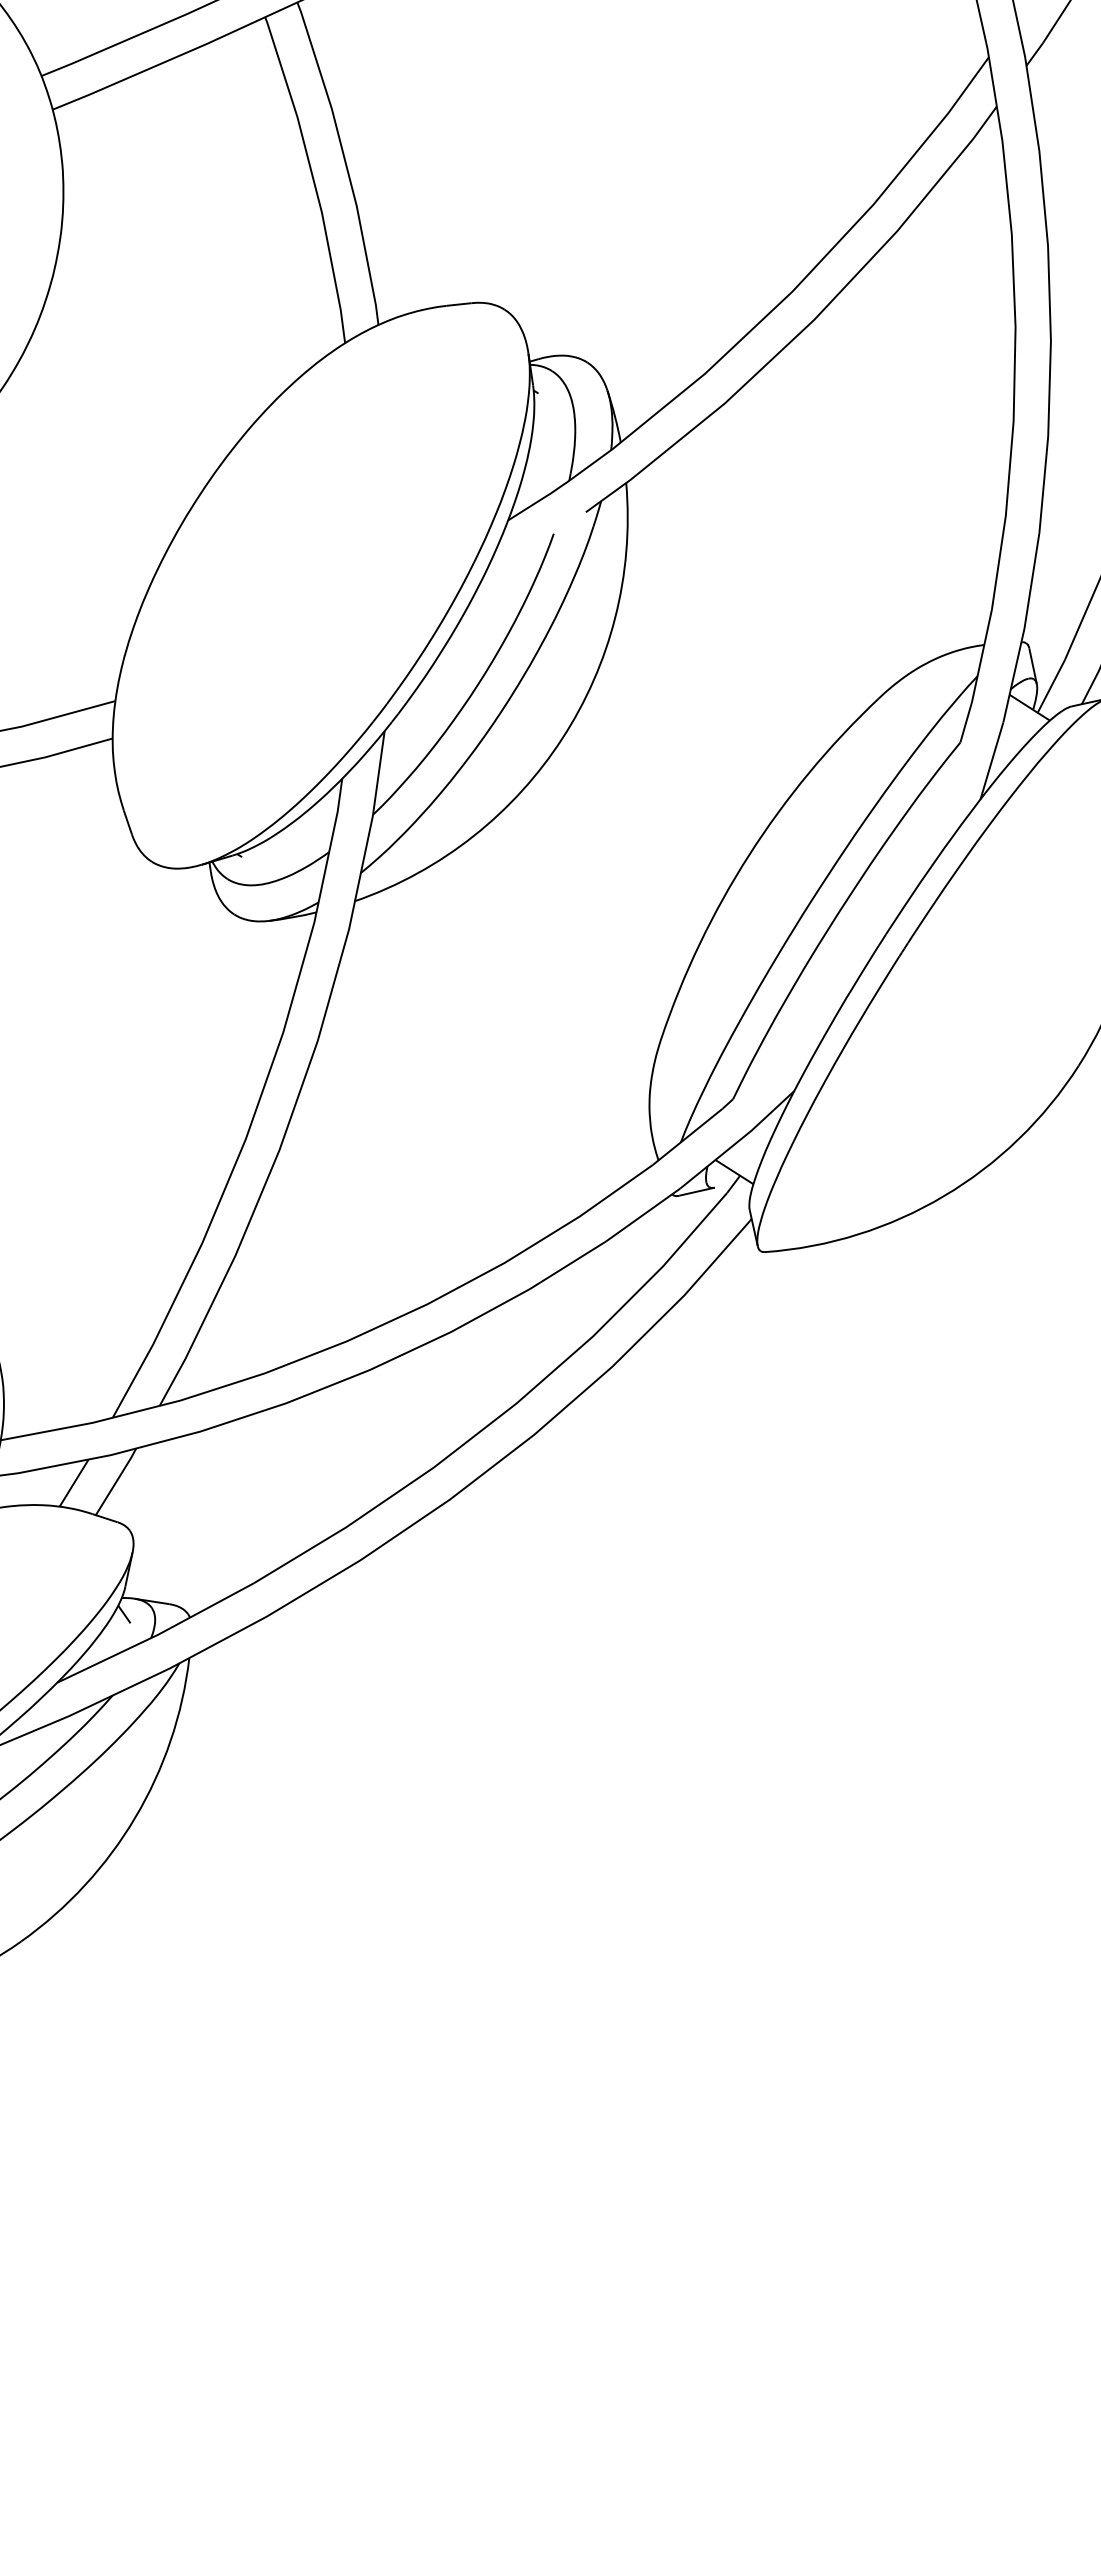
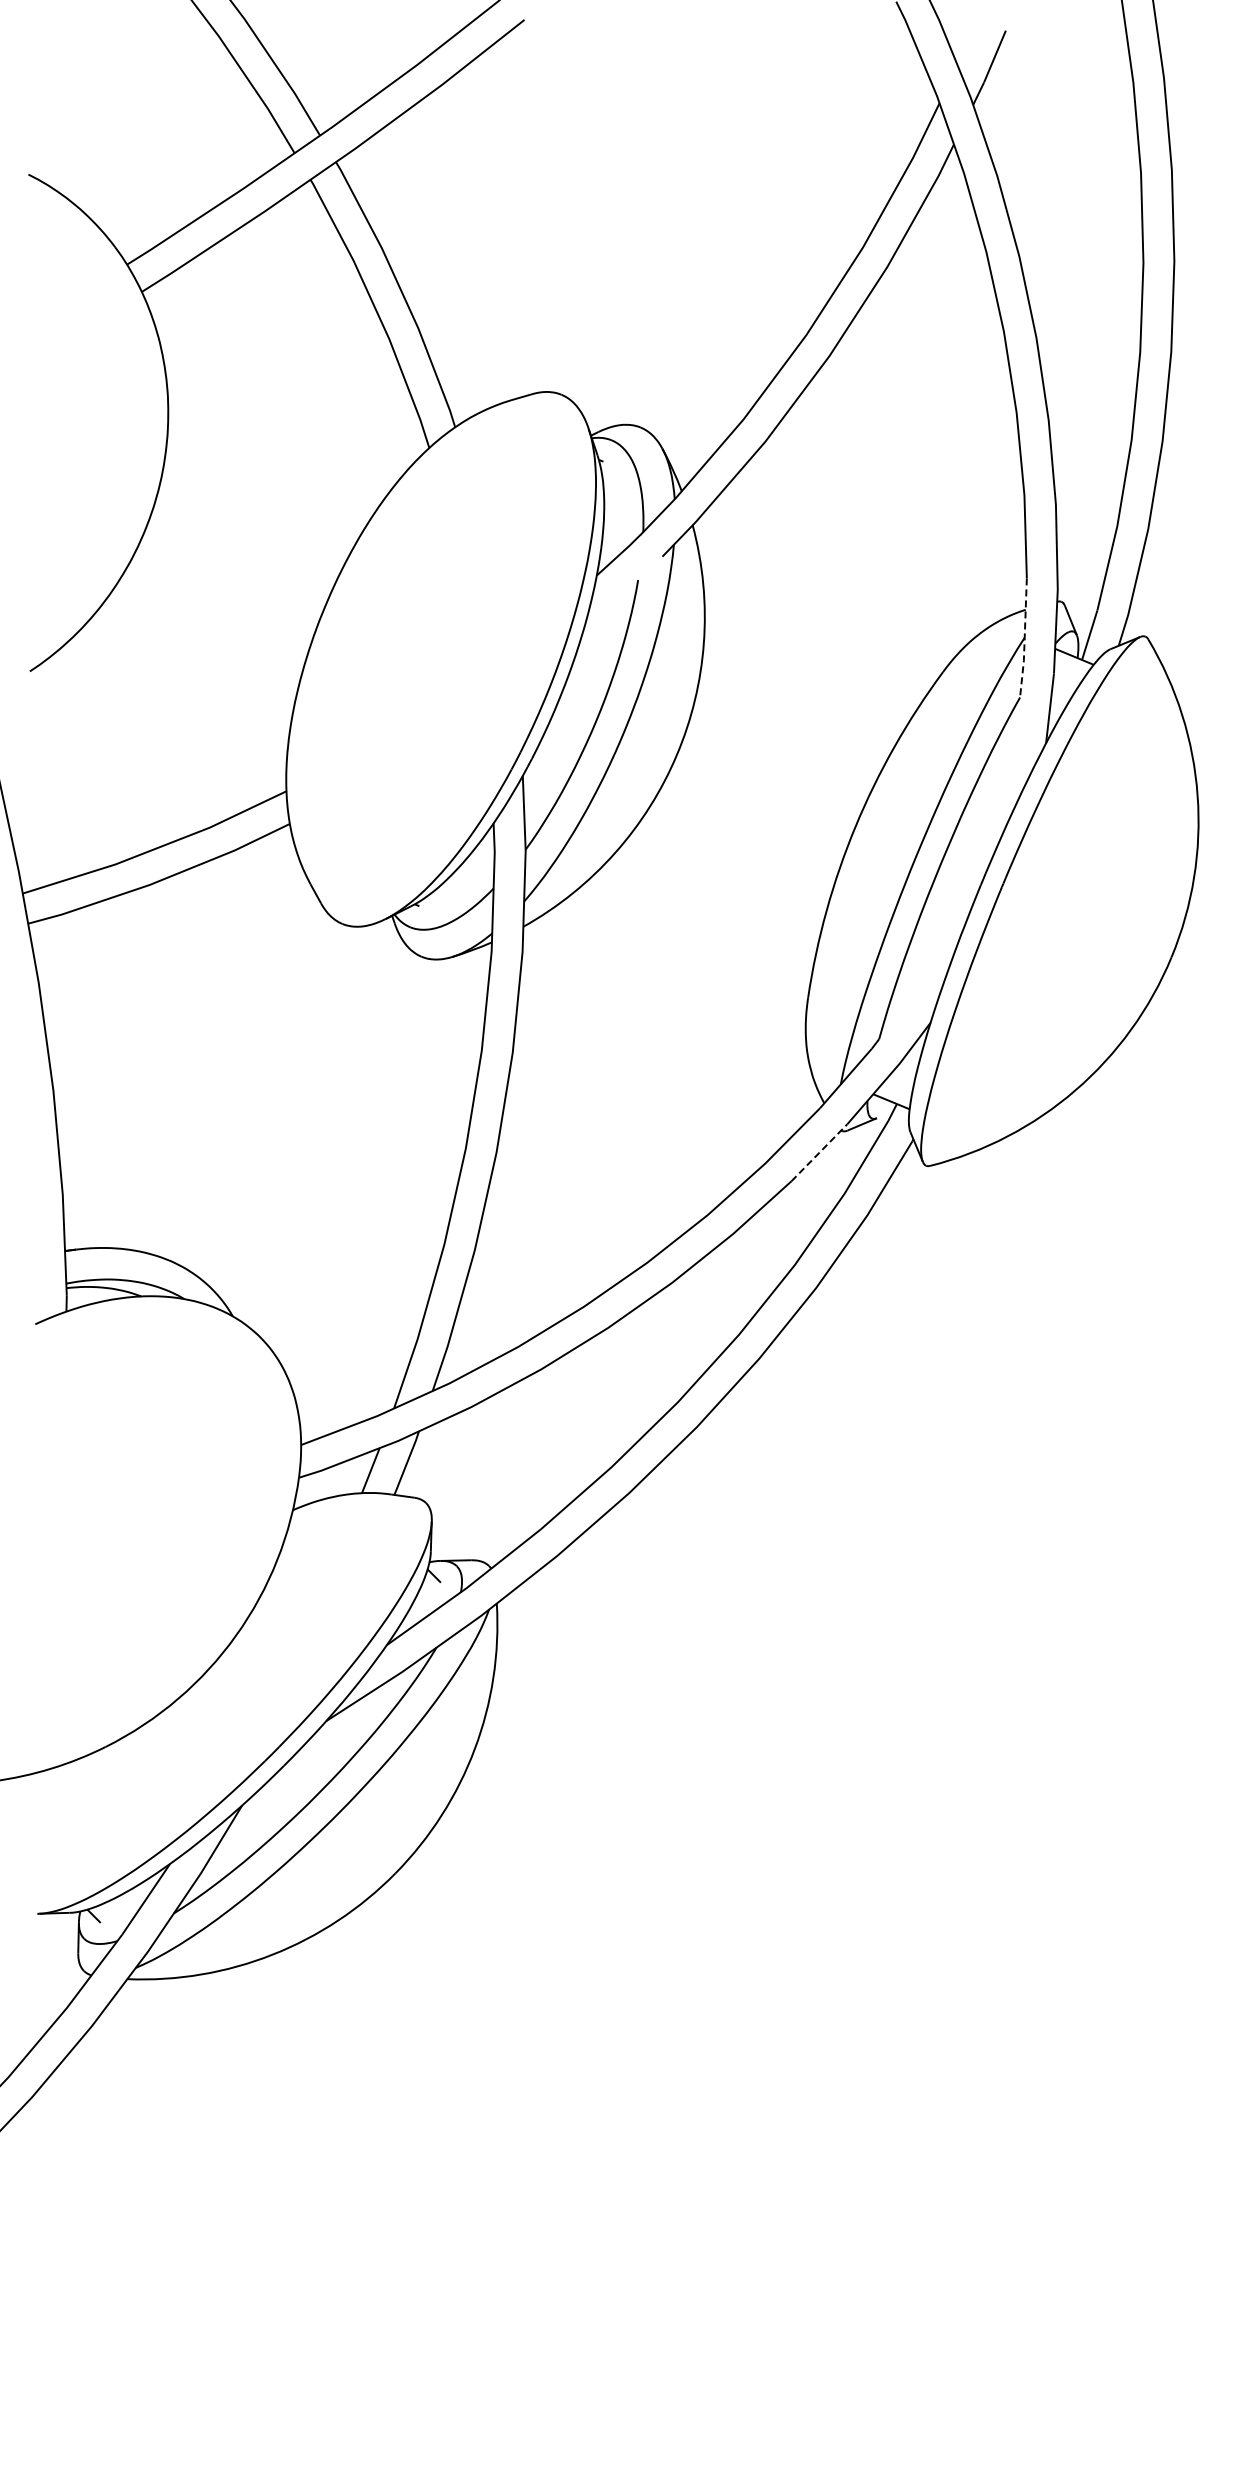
line: (977, 677) -> (1024, 638), solid -> dashed
line: (643, 1214) -> (819, 1152), solid -> dashed

